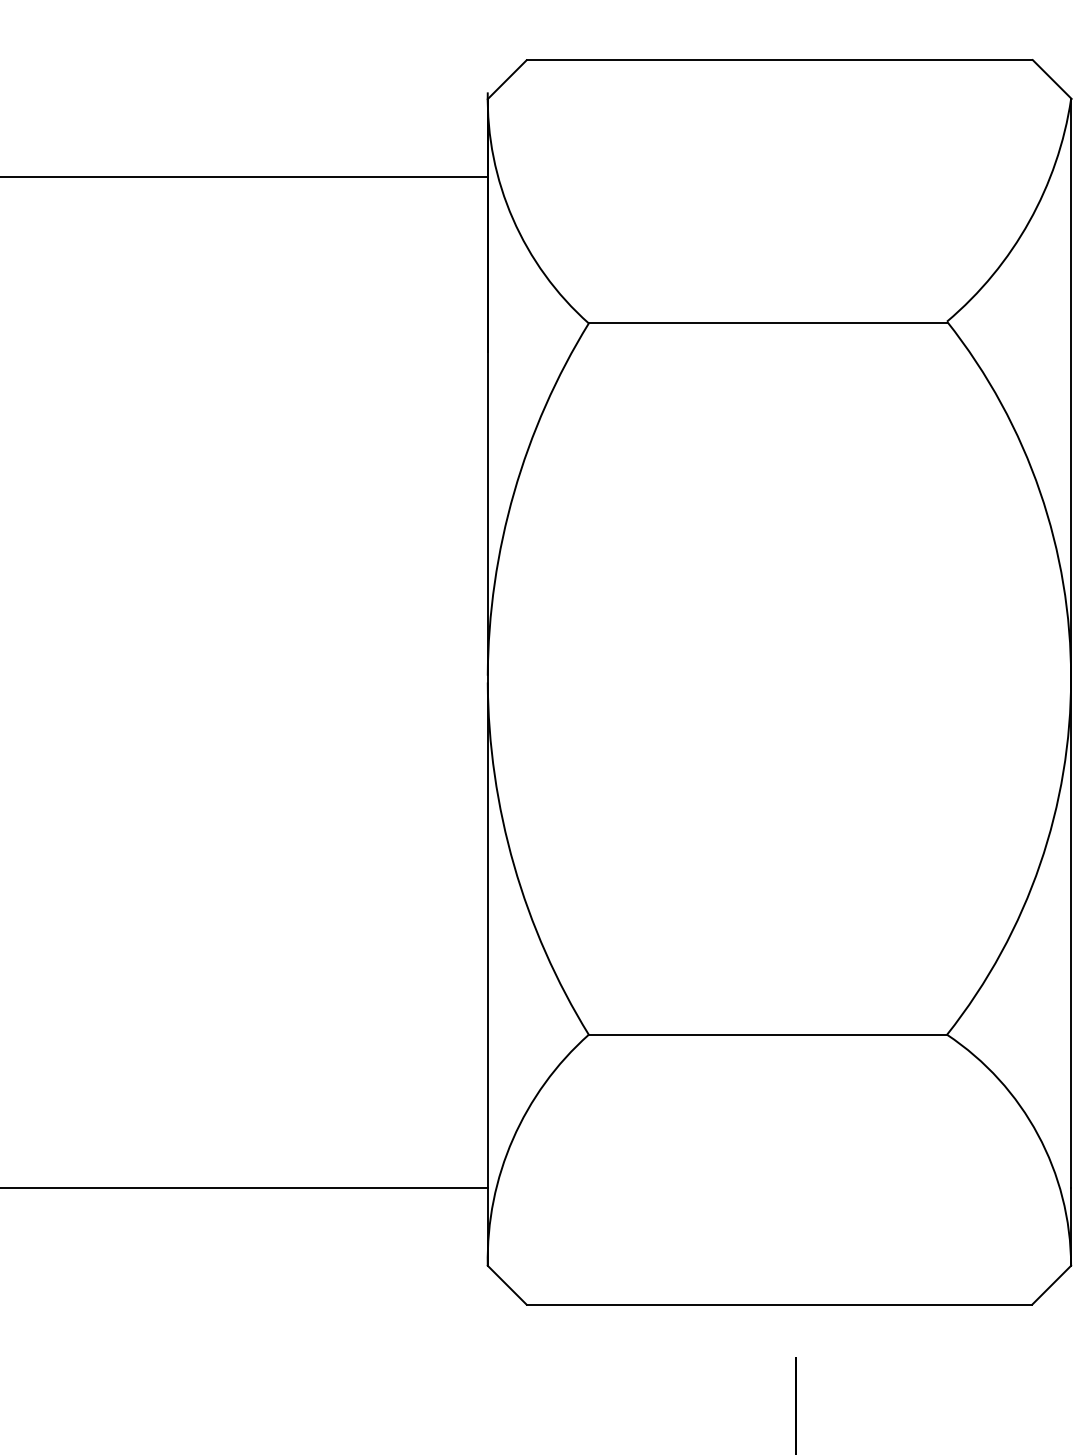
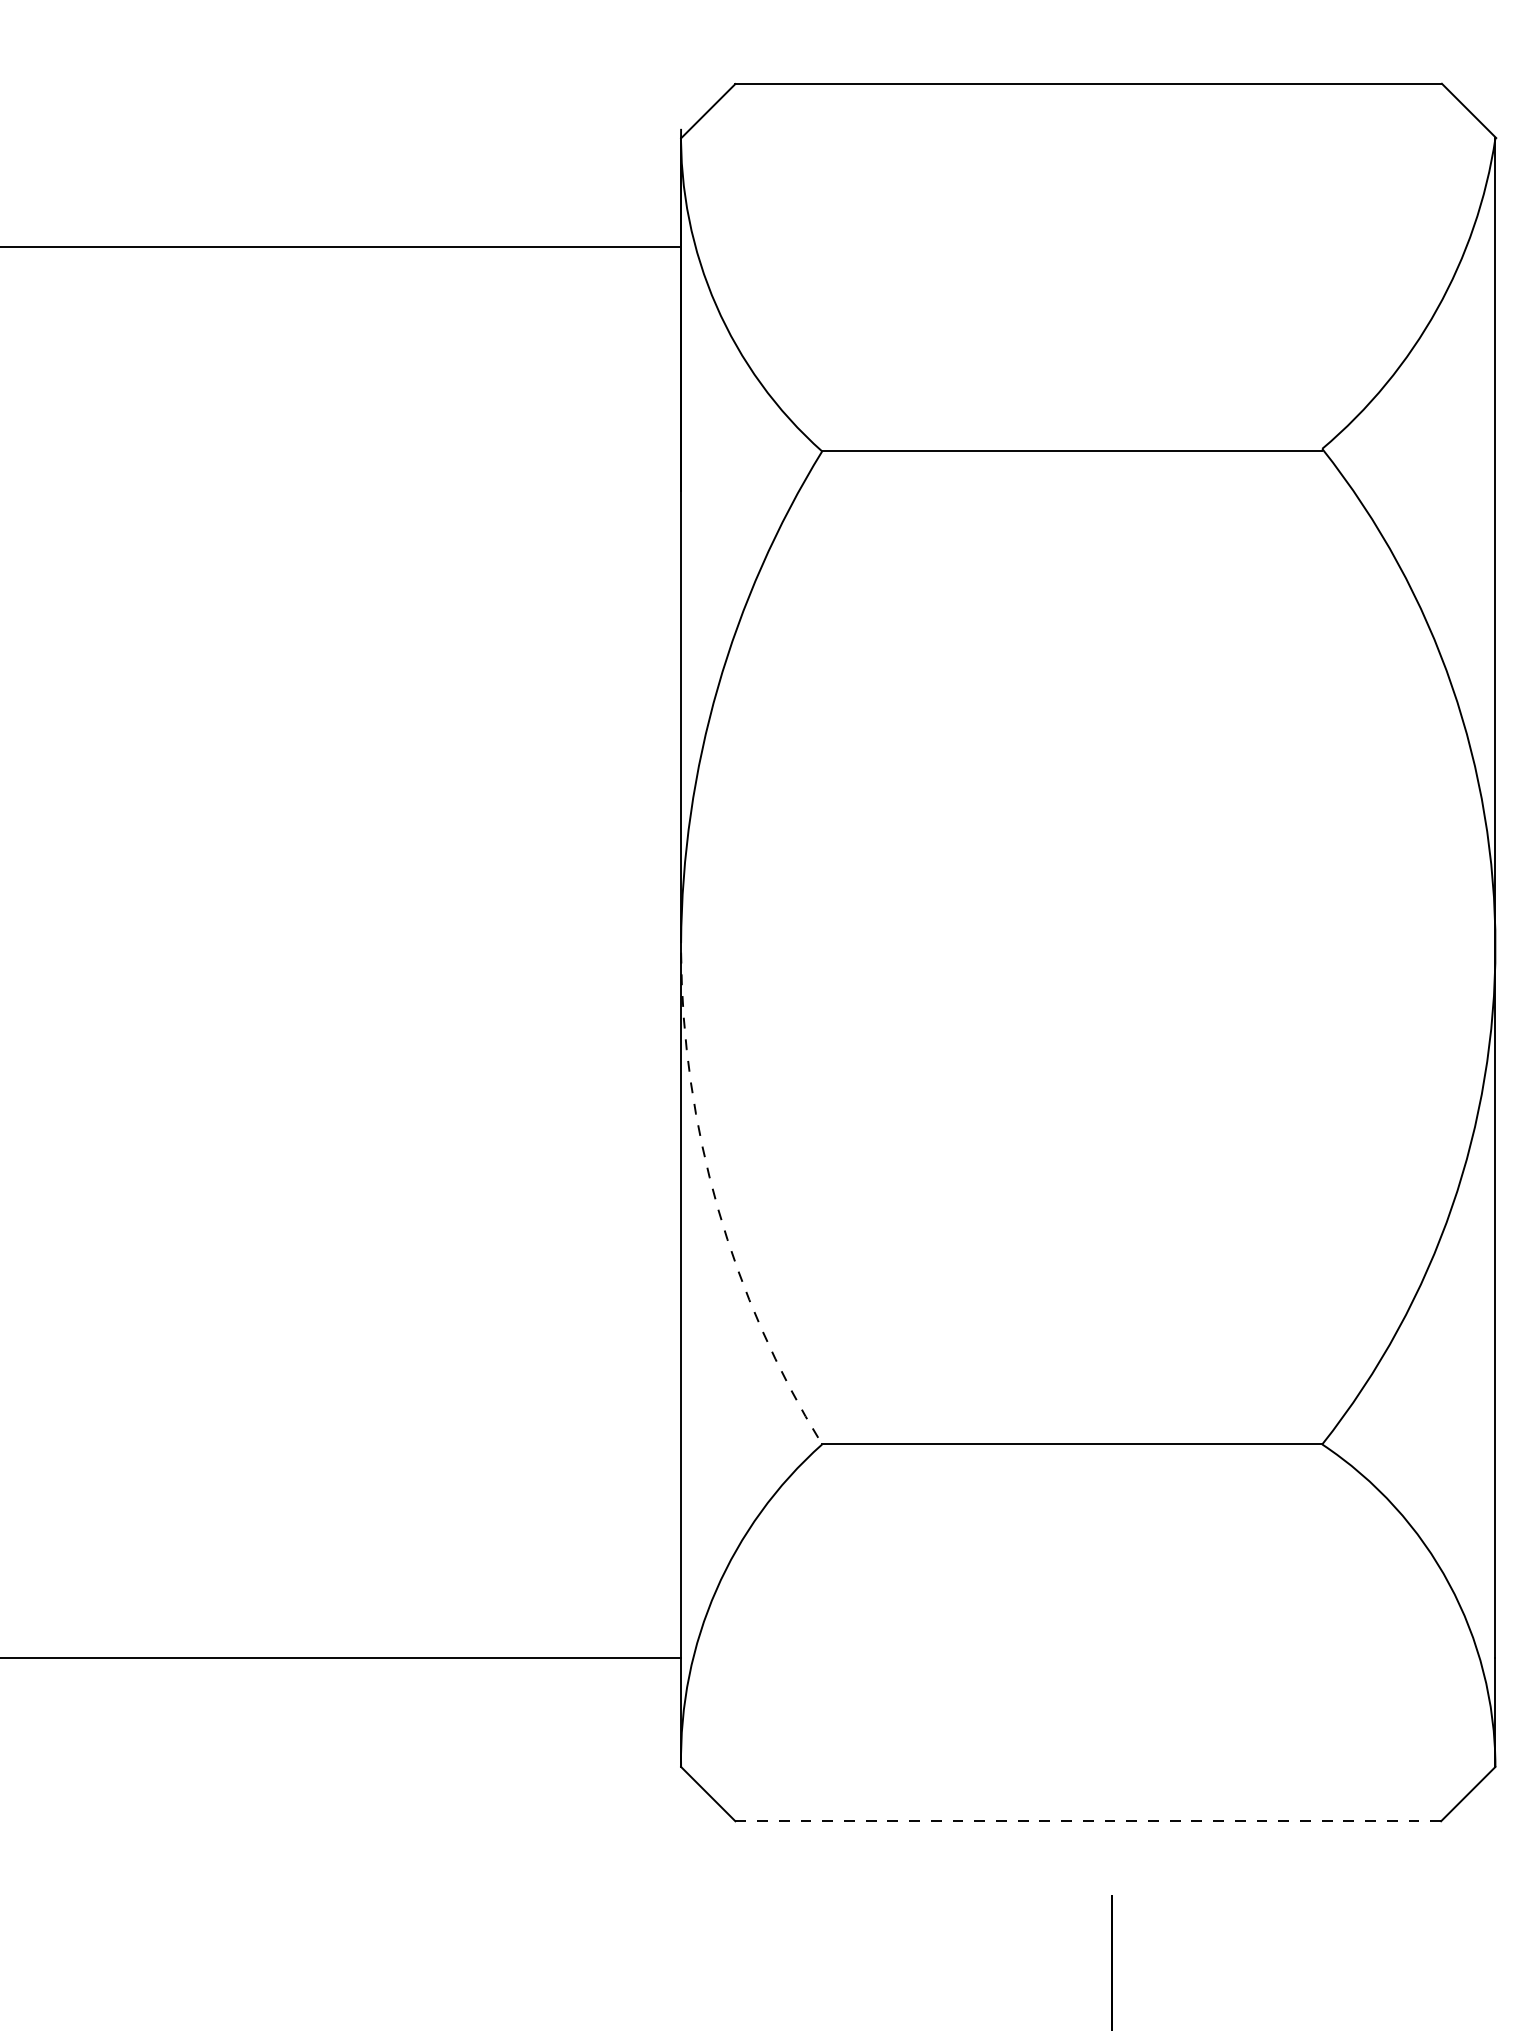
arc: (514, 865) -> (718, 1208), solid -> dashed
line: (779, 1304) -> (1088, 1820), solid -> dashed

